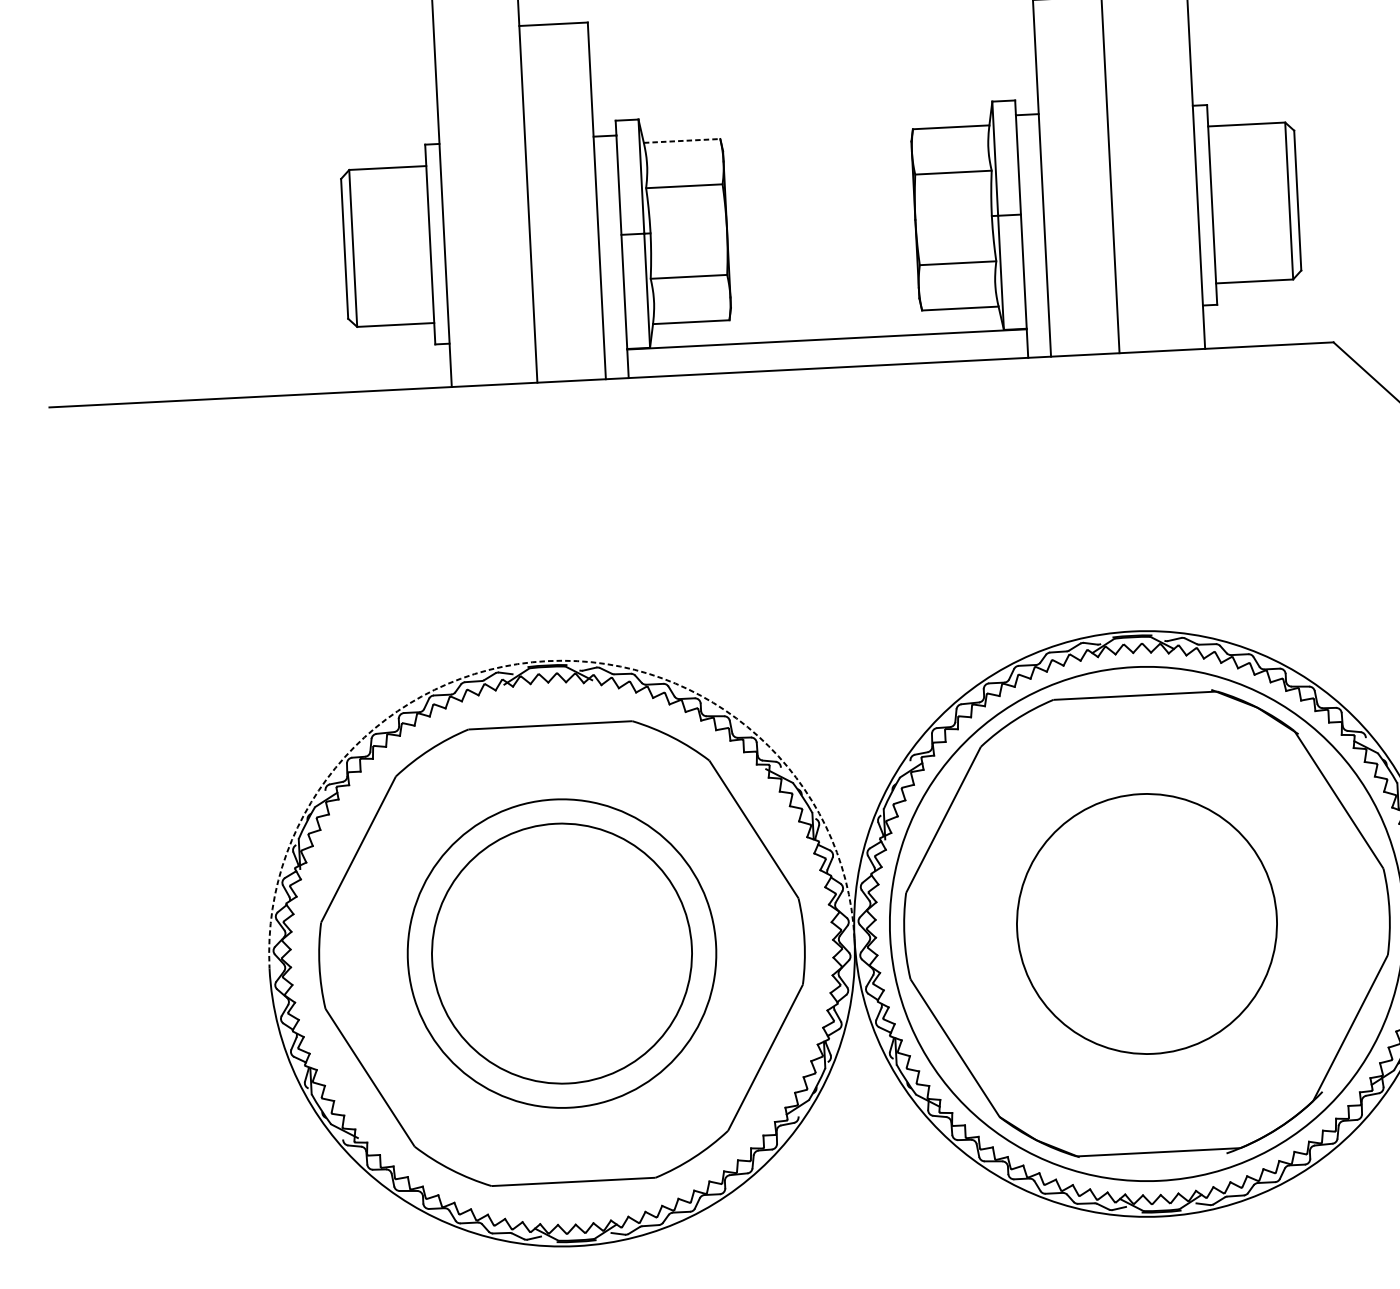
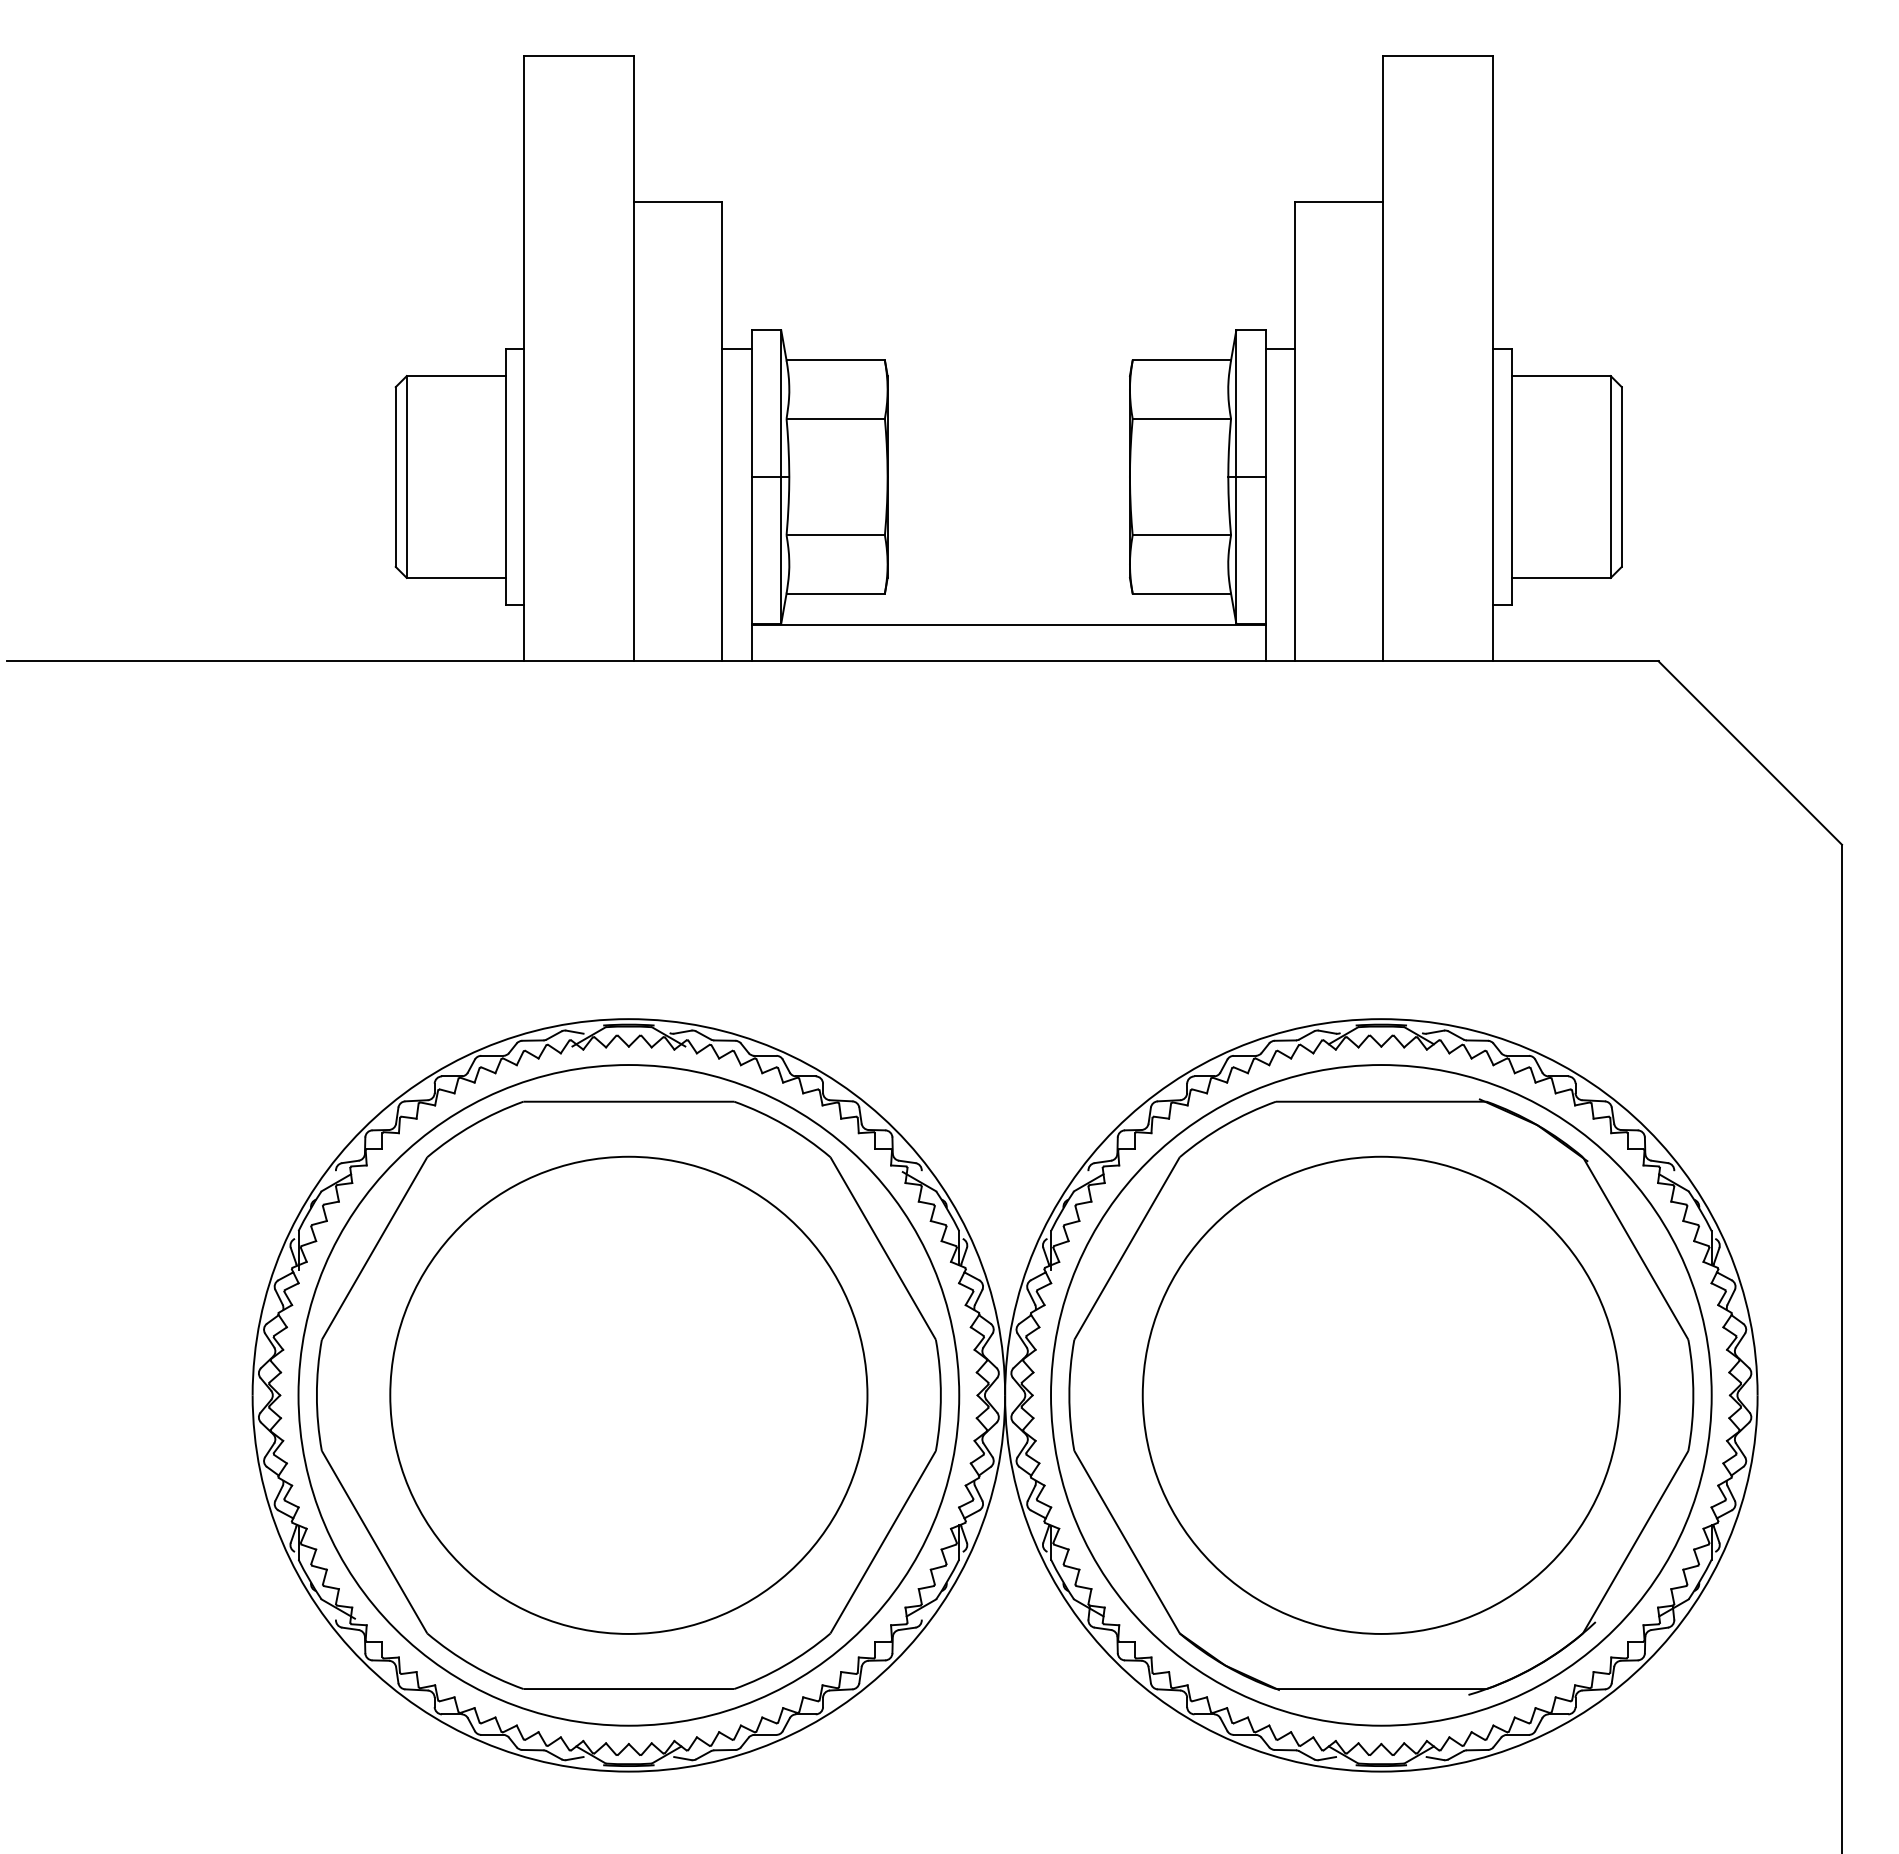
line: (682, 140) -> (836, 360), dashed -> solid
arc: (546, 661) -> (628, 1019), dashed -> solid
circle: (1146, 923) -> (1380, 1394), size x1.43
circle: (561, 952) -> (628, 1394), size x1.43
circle: (561, 953) -> (628, 1395), size x1.67

